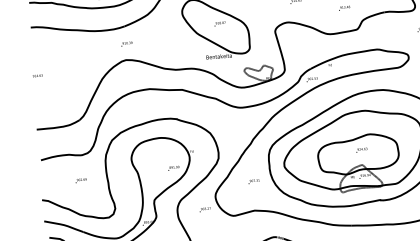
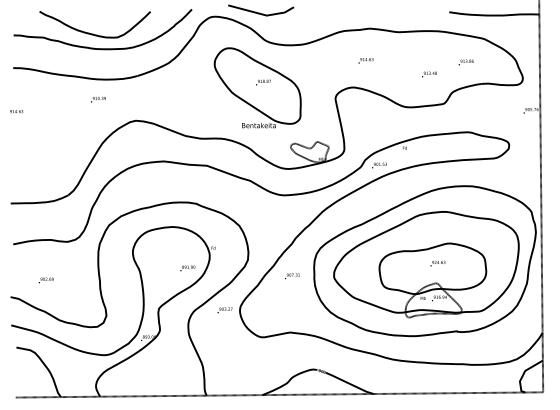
text: (126, 43) -> (98, 99), moved
text: (37, 75) -> (16, 111), moved
text: (80, 180) -> (45, 280), moved
text: (254, 181) -> (292, 276), moved
text: (204, 209) -> (224, 310), moved

